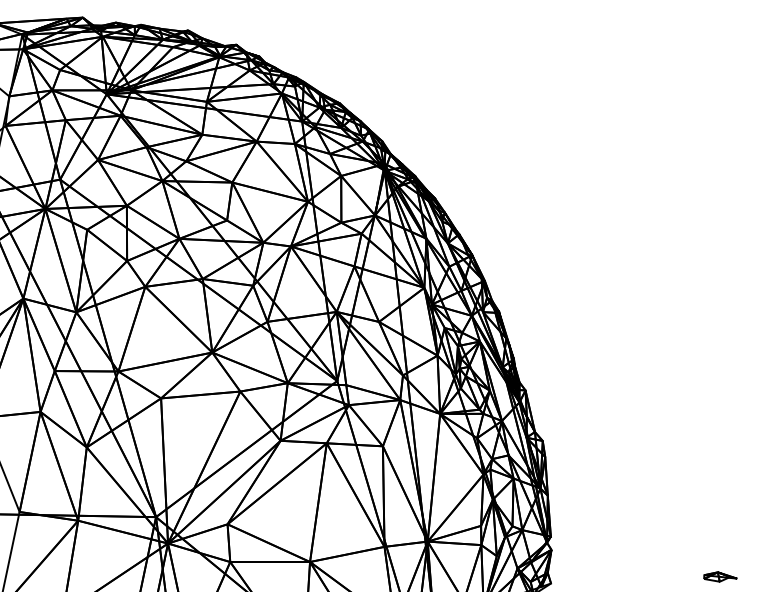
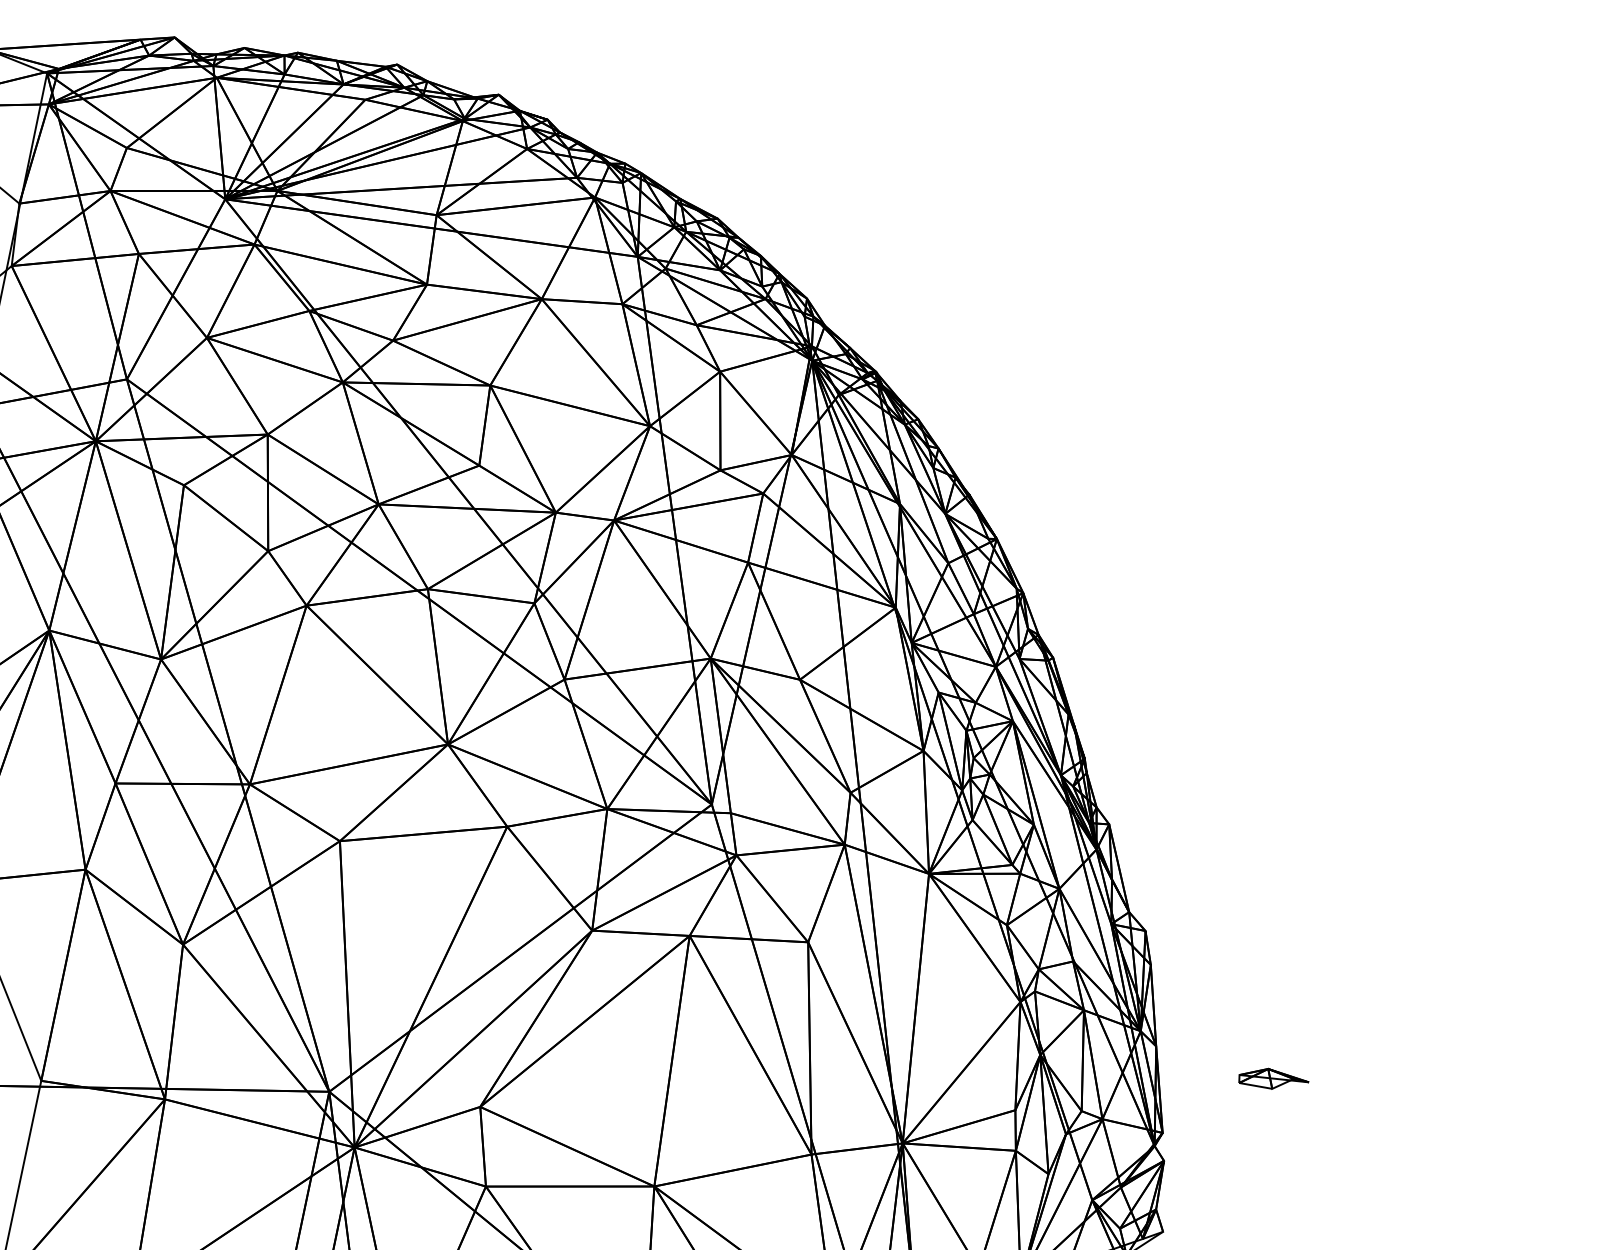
part: (720, 576) -> (1273, 1077), moved

